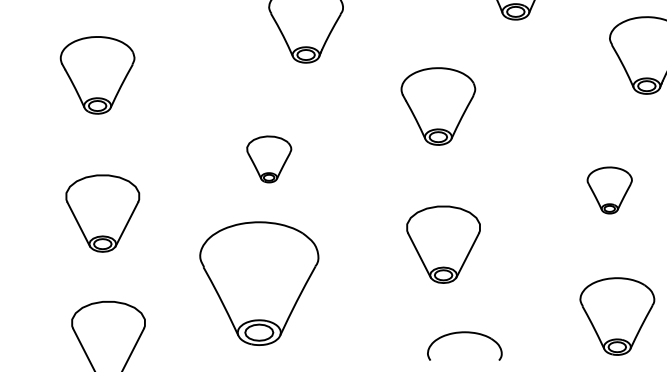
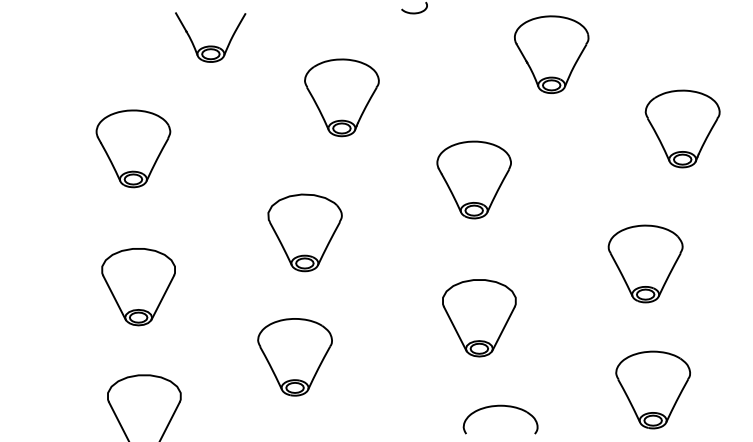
part: (268, 159) -> (304, 232), size x1.67
part: (609, 190) -> (645, 263), size x1.67
part: (258, 284) -> (294, 357), size x0.62

